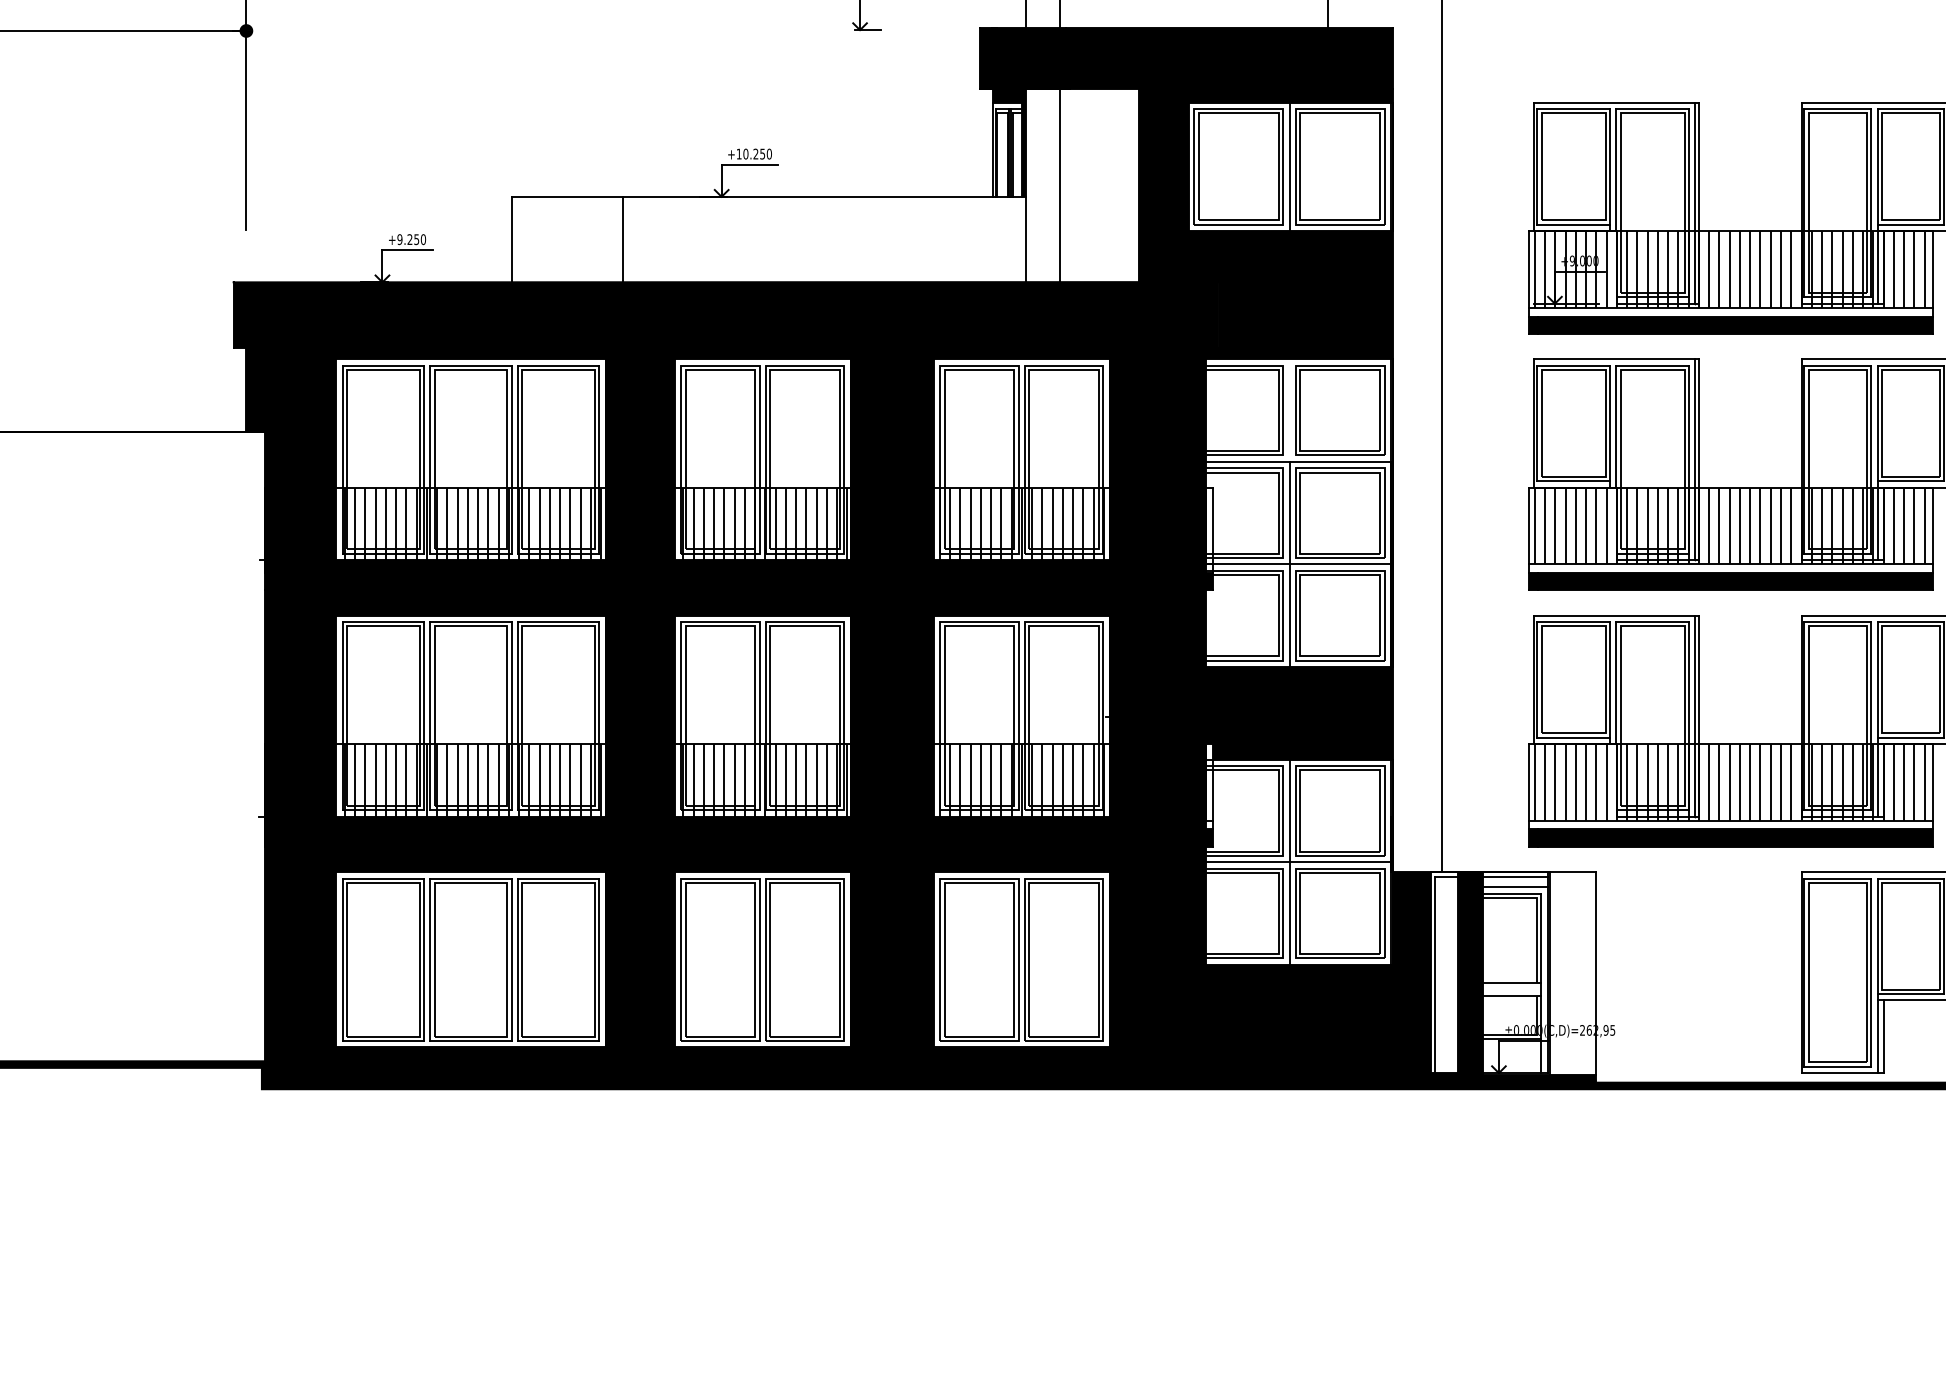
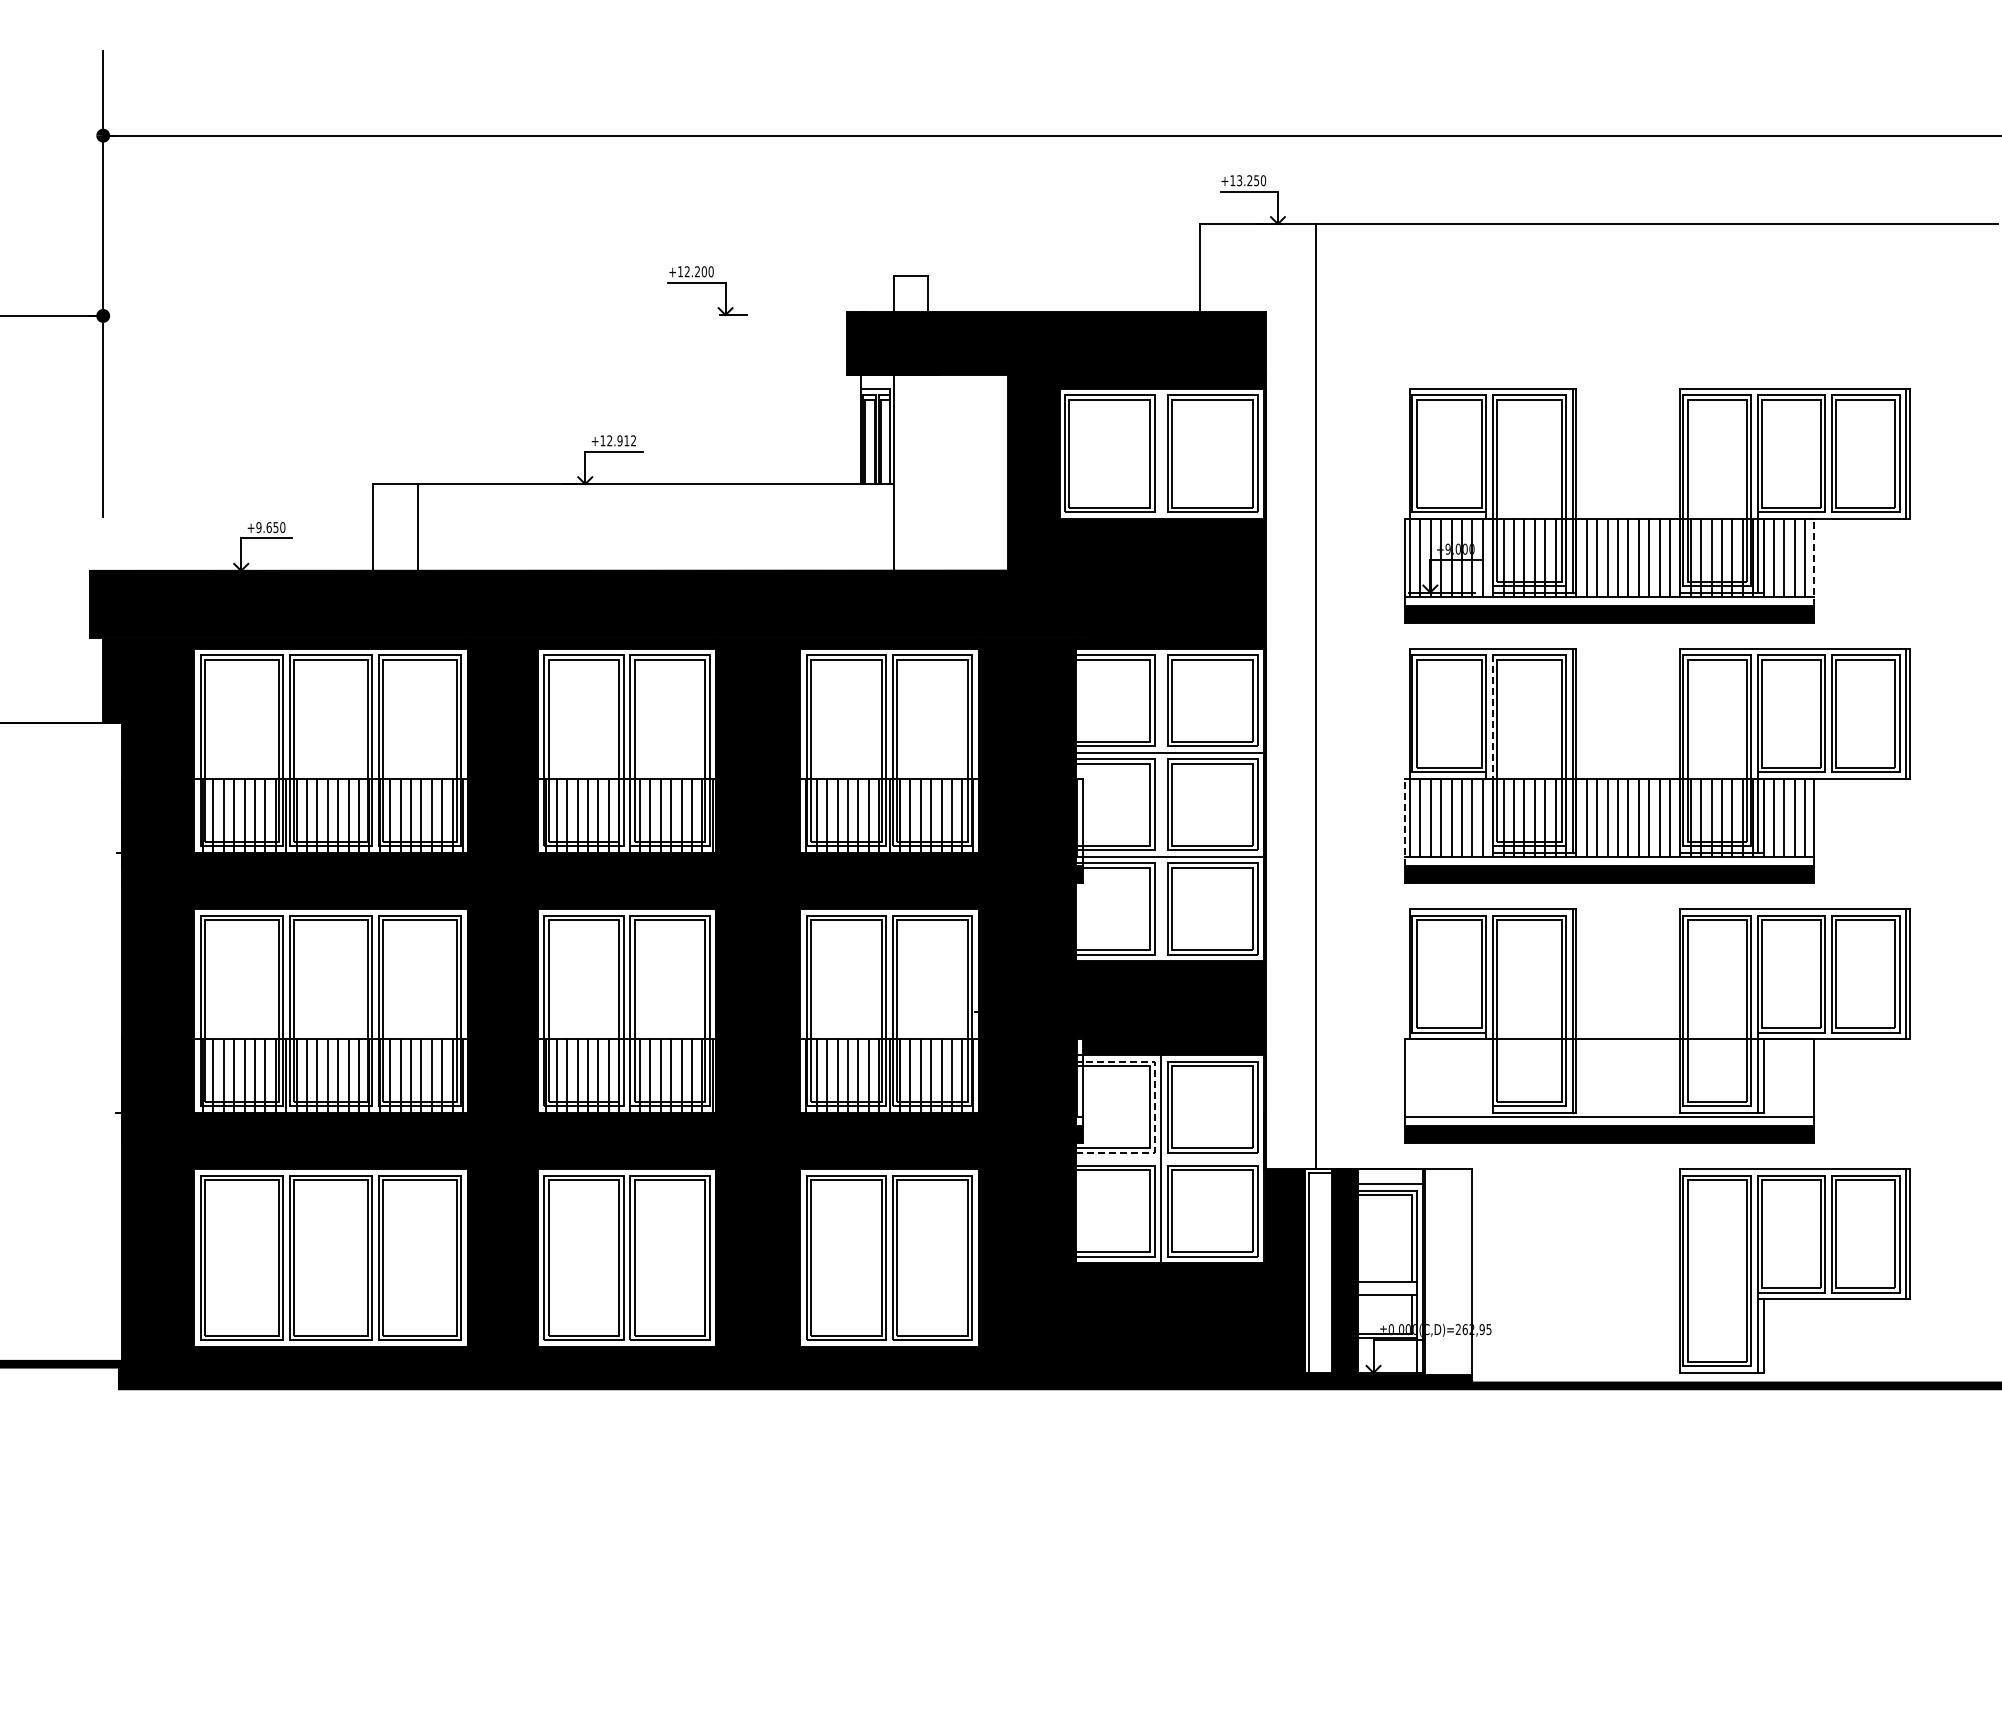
fill: (1008, 142) -> (876, 429), removed
text: (757, 153) -> (621, 440), +10.250 -> +12.912
line: (1289, 166) -> (1161, 453), removed
line: (1060, 185) -> (928, 472), removed
text: (409, 239) -> (268, 527), +9.250 -> +9.650
line: (623, 239) -> (418, 527), moved
line: (1932, 273) -> (1813, 561), solid -> dashed
line: (1616, 426) -> (1492, 717), solid -> dashed
line: (1529, 529) -> (1404, 821), solid -> dashed
line: (1289, 563) -> (1161, 856), removed
hatch: (1729, 782) -> (1607, 1078), removed
line: (1282, 811) -> (1154, 1107), solid -> dashed
line: (1298, 862) -> (1170, 1159), removed
line: (1515, 876) -> (1390, 1173), removed

